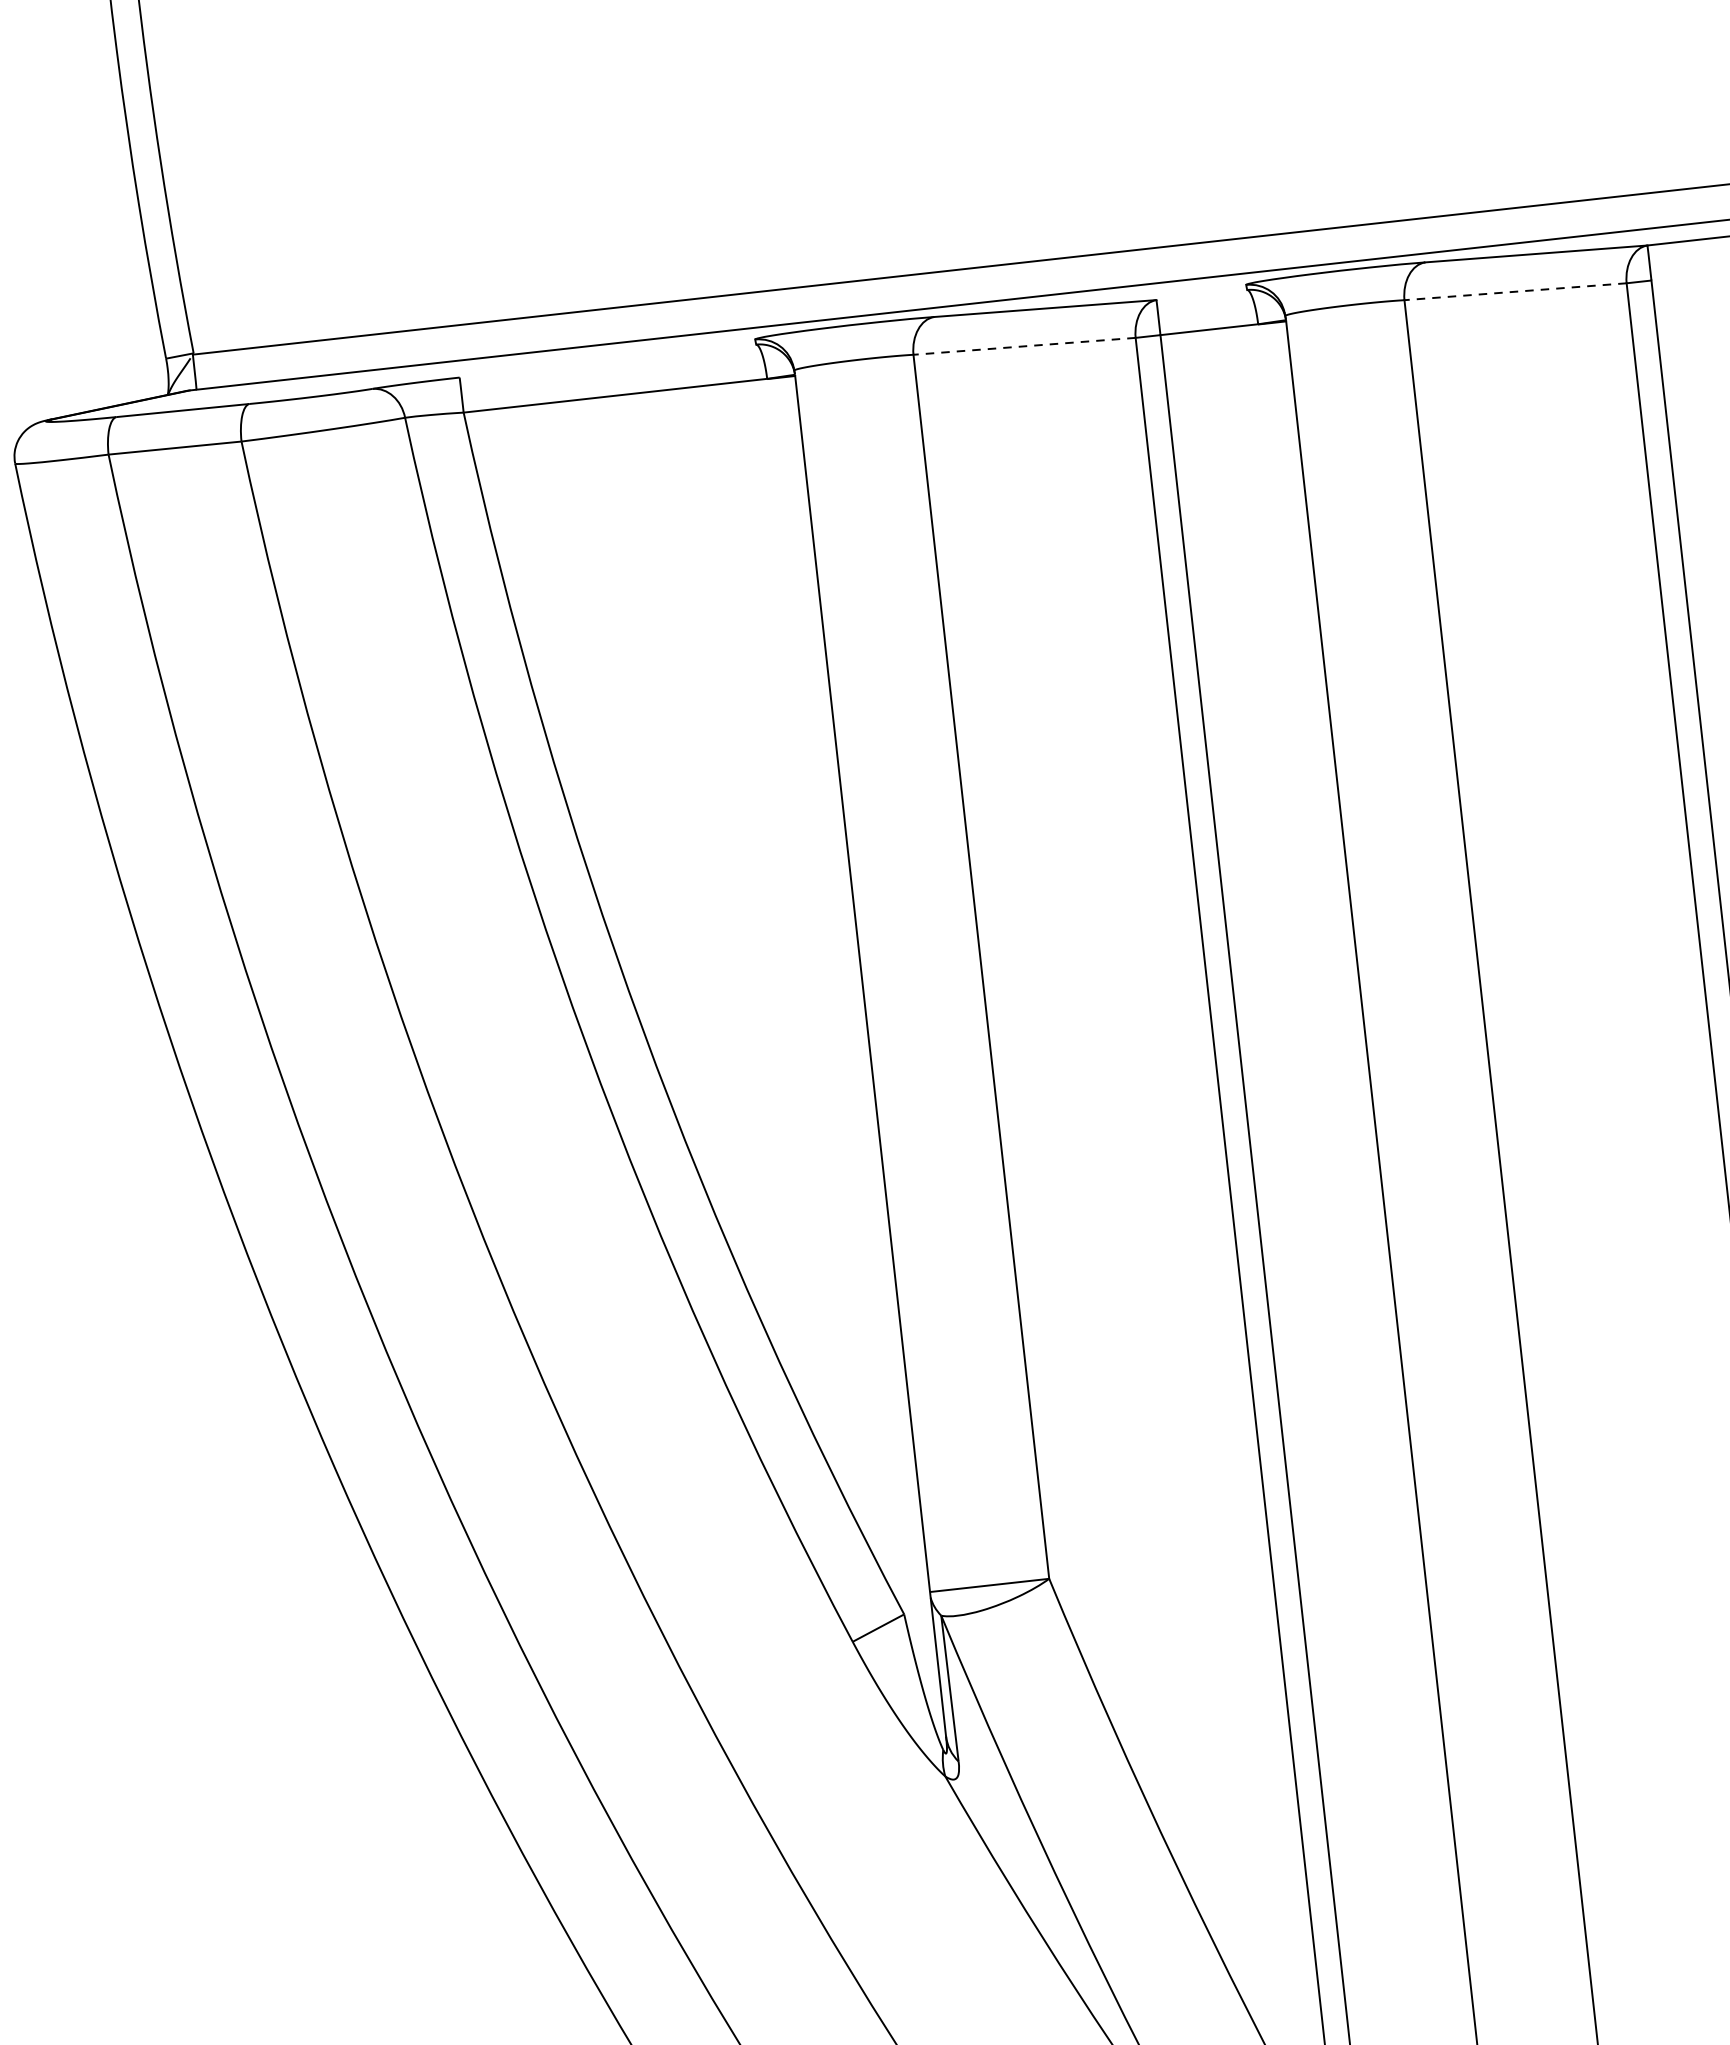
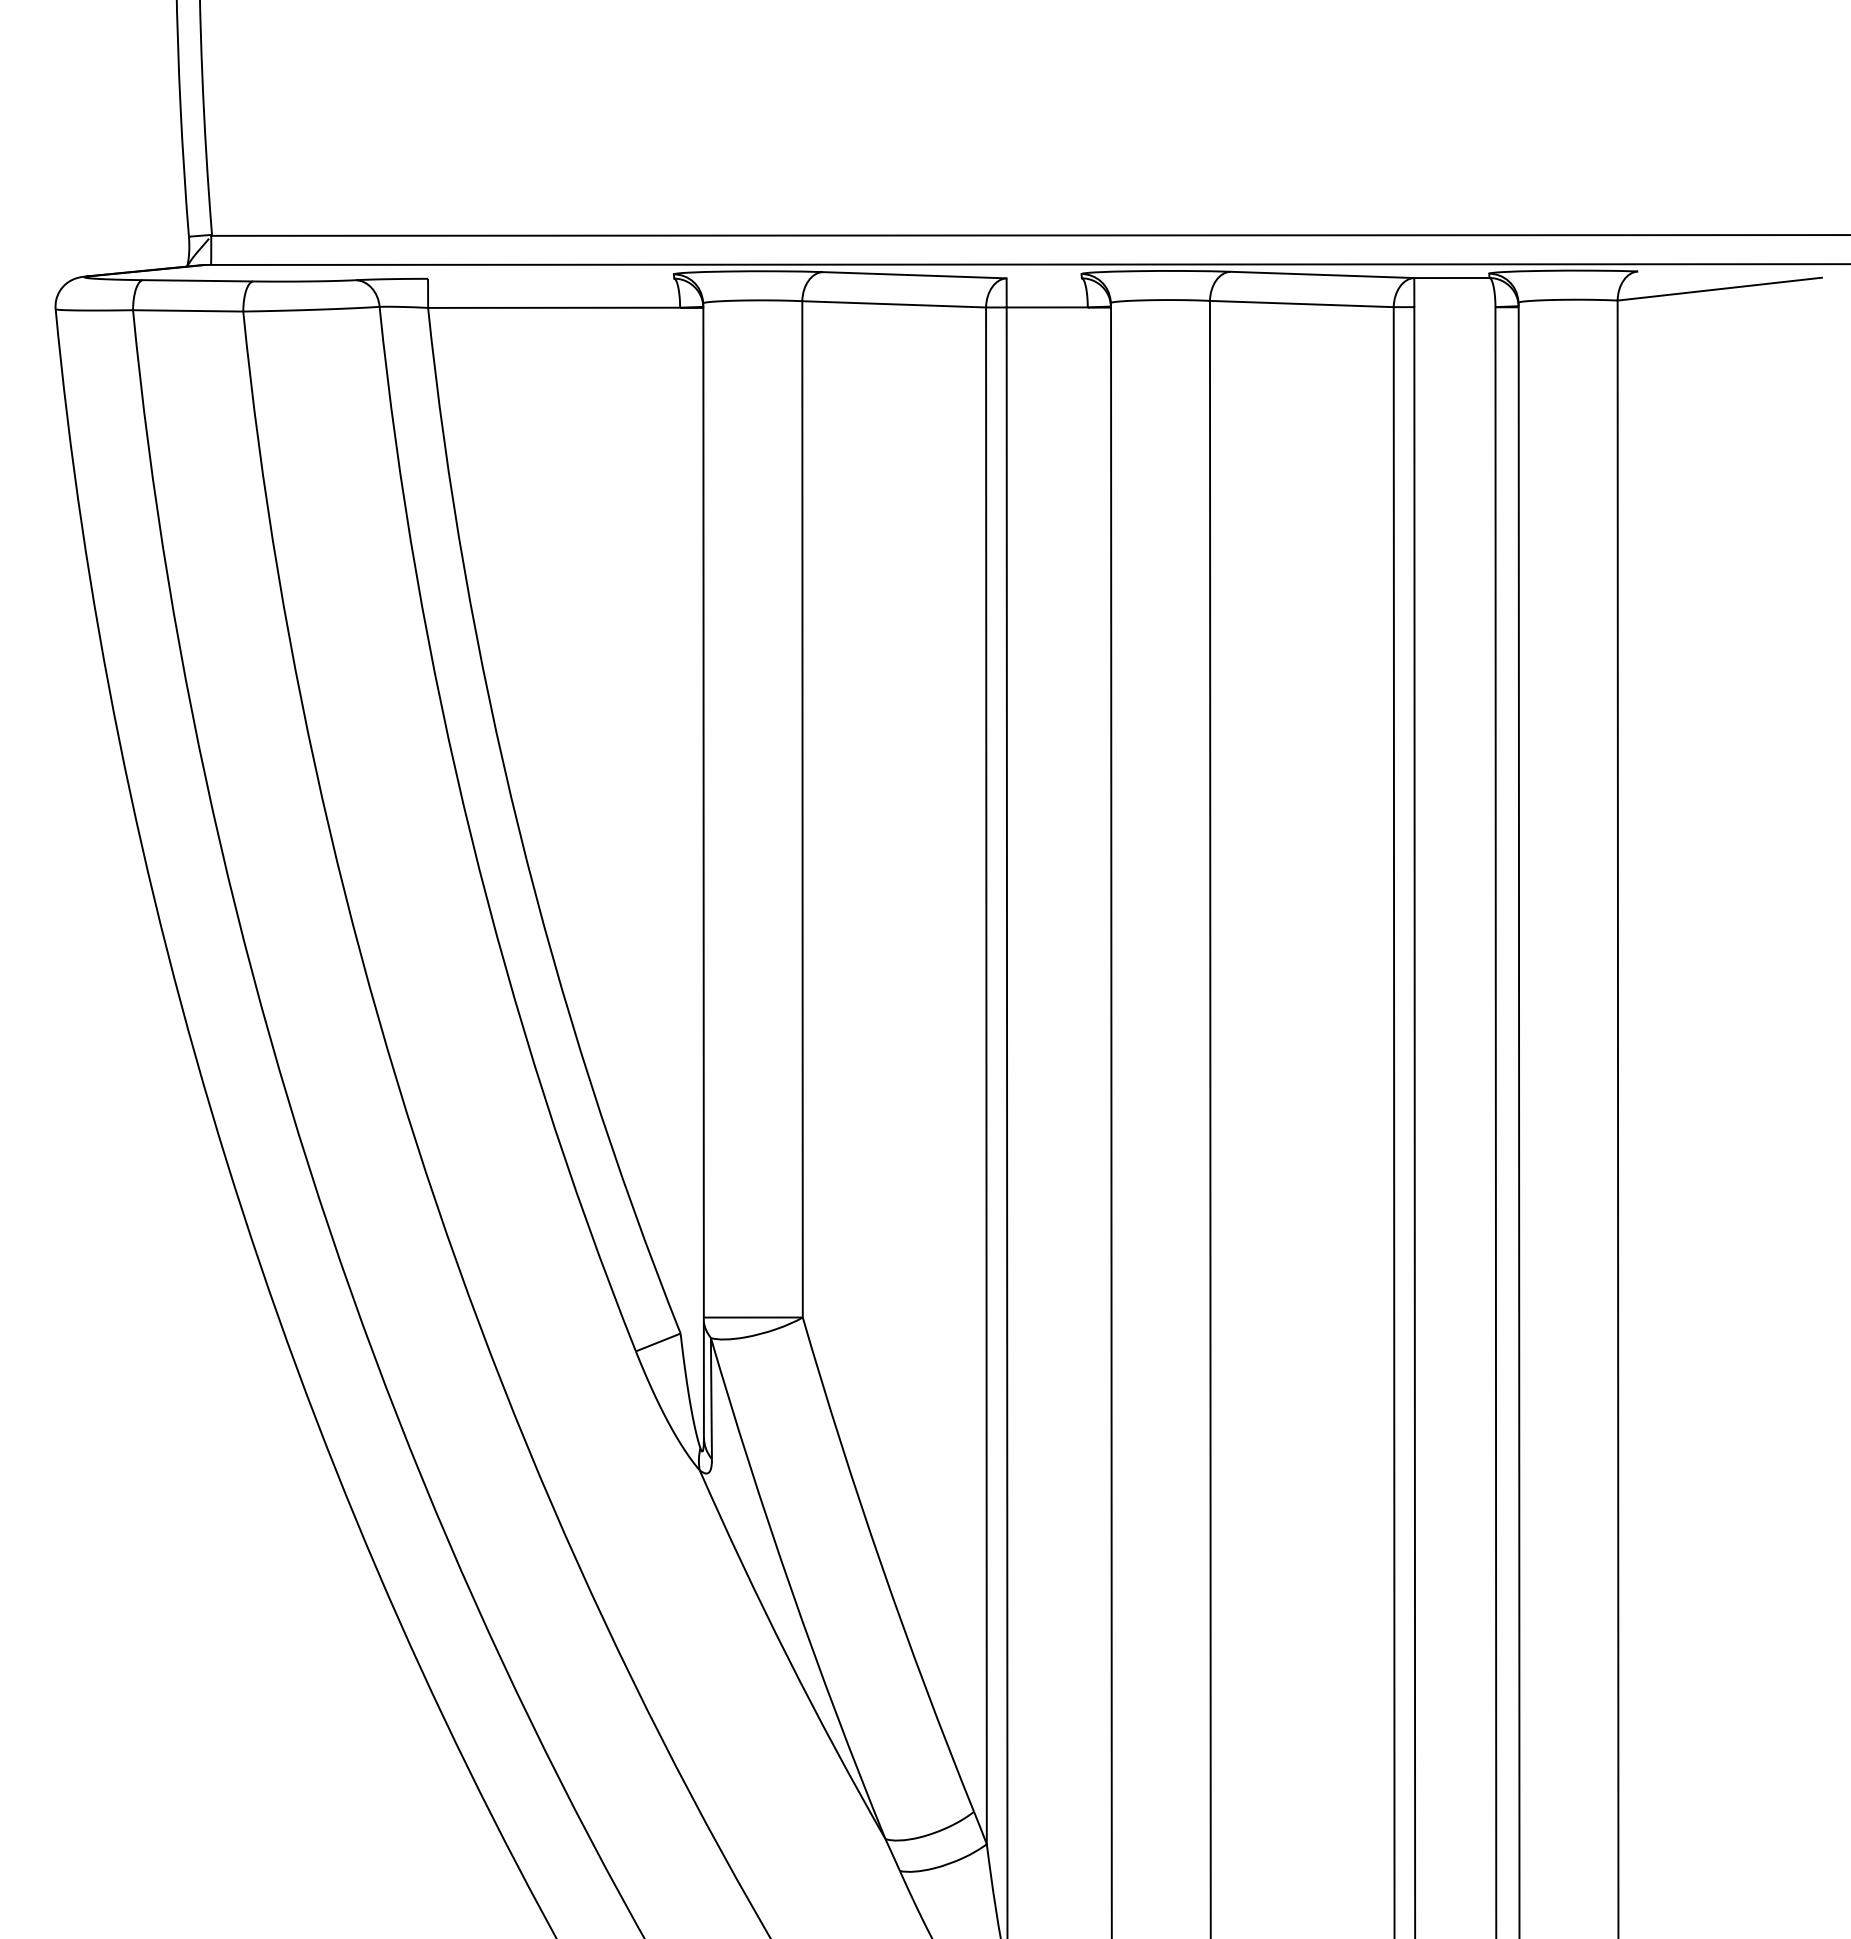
line: (1515, 292) -> (1301, 304), dashed -> solid
line: (1024, 346) -> (894, 304), dashed -> solid

